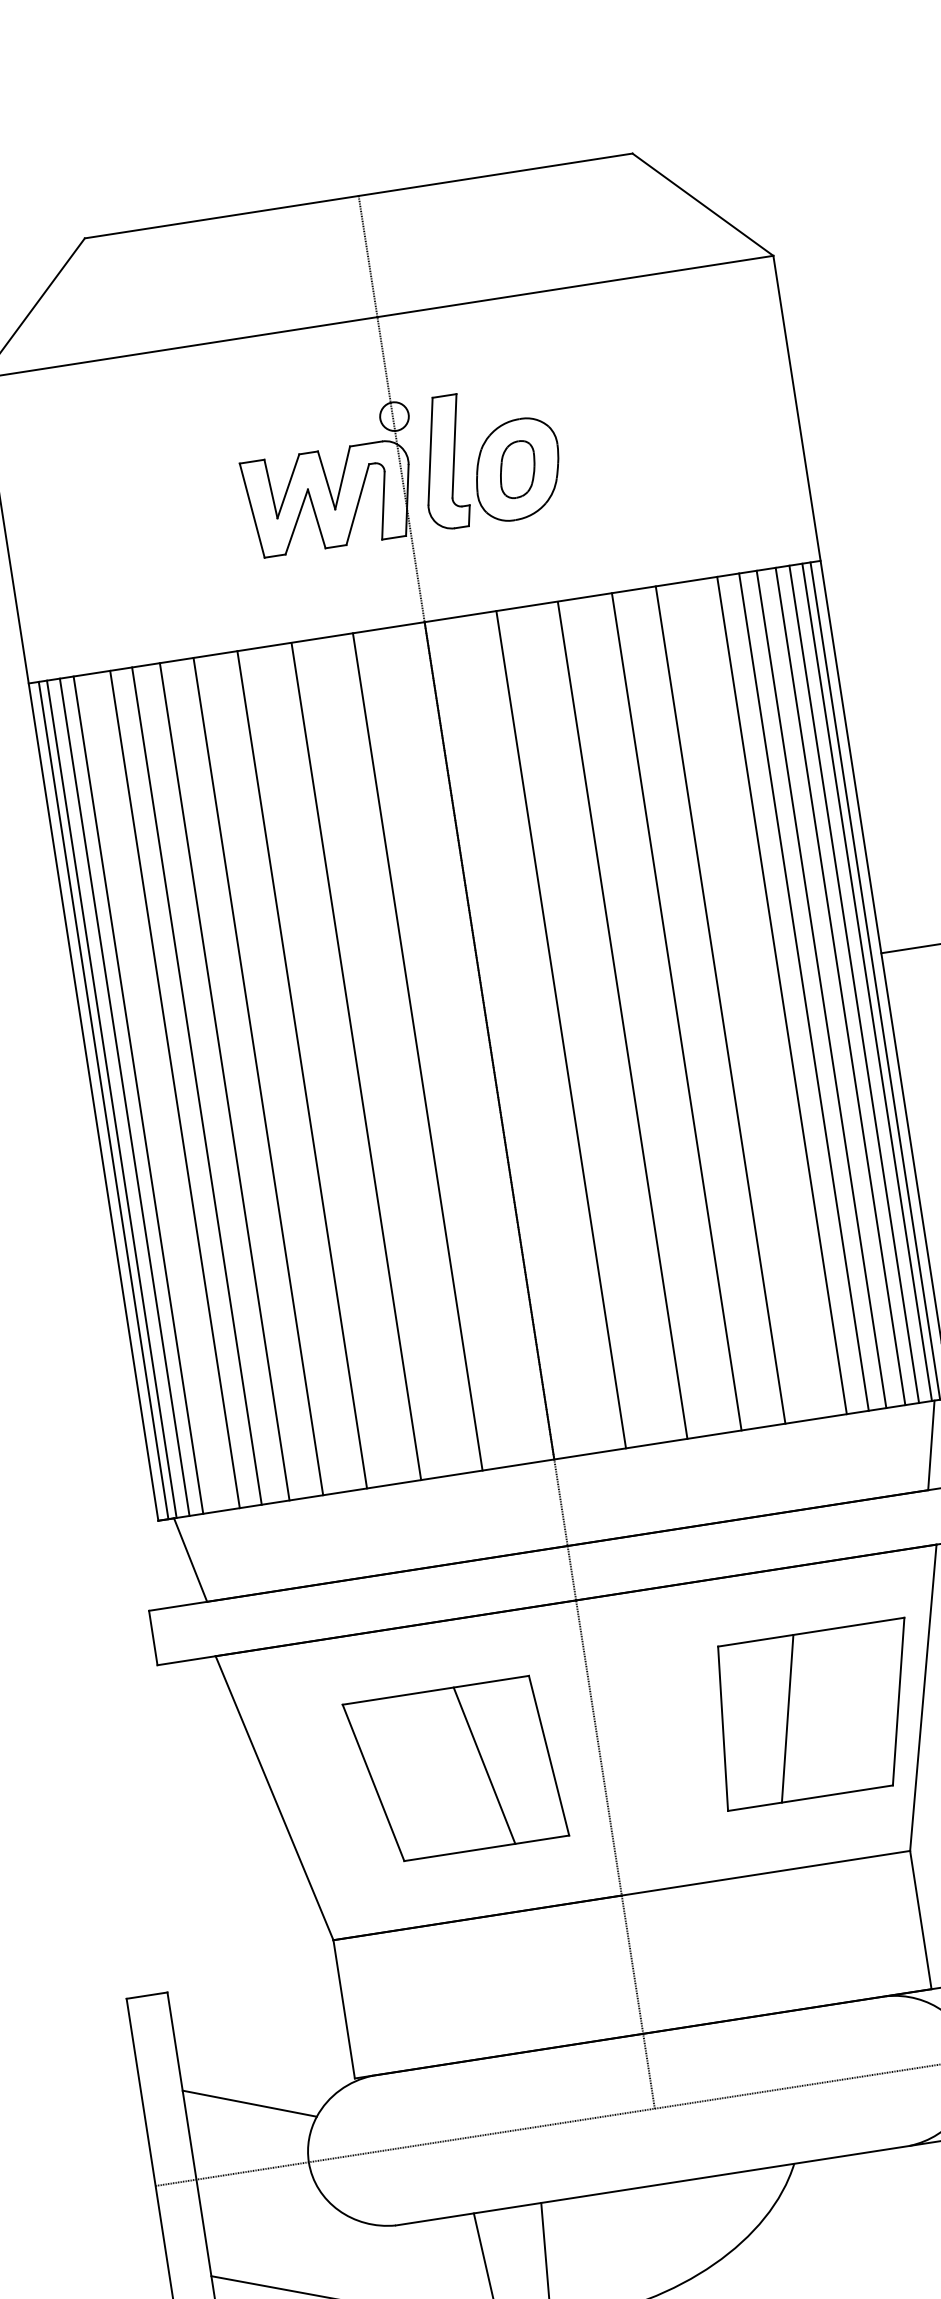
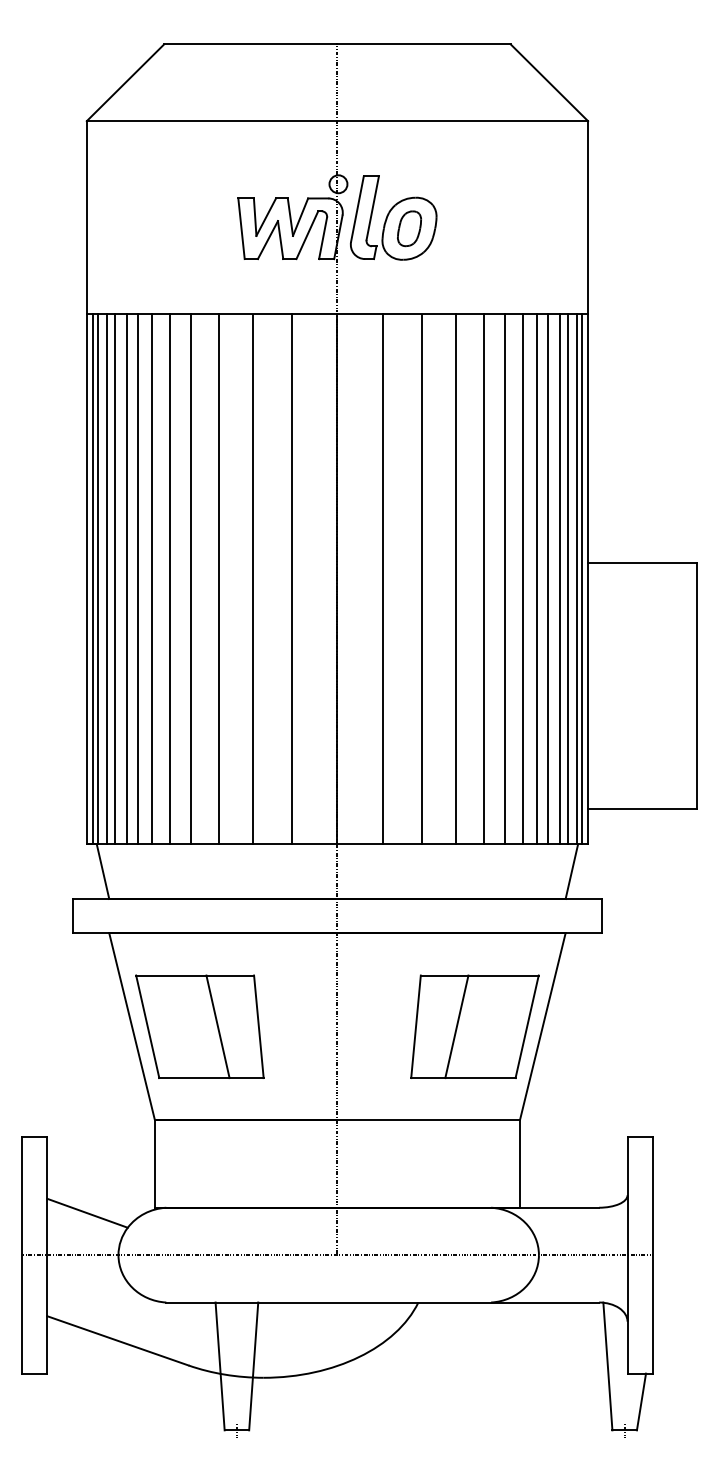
line: (755, 1000) -> (505, 579), added
line: (157, 1092) -> (127, 579), added
part: (455, 1769) -> (199, 1026), moved

